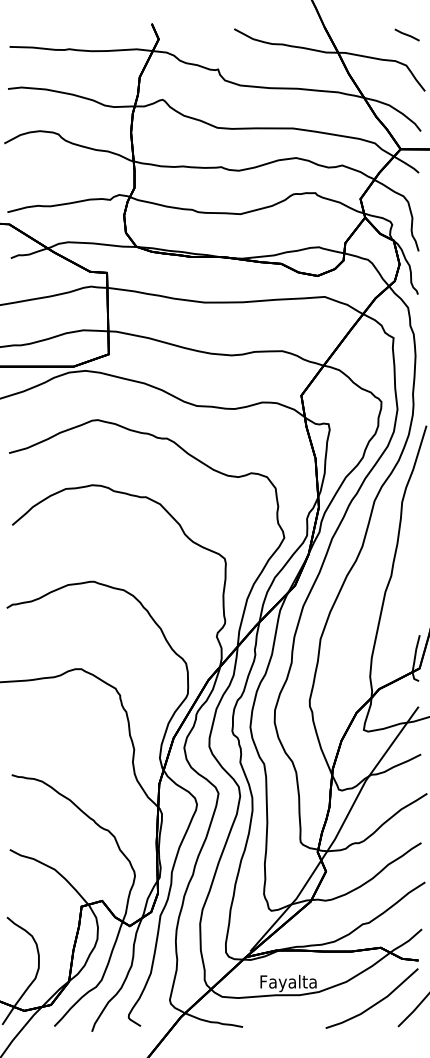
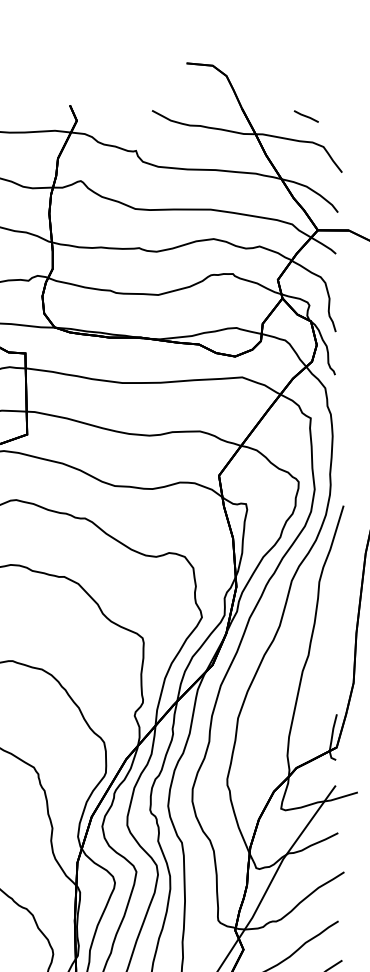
line: (406, 34) -> (305, 116), moved

